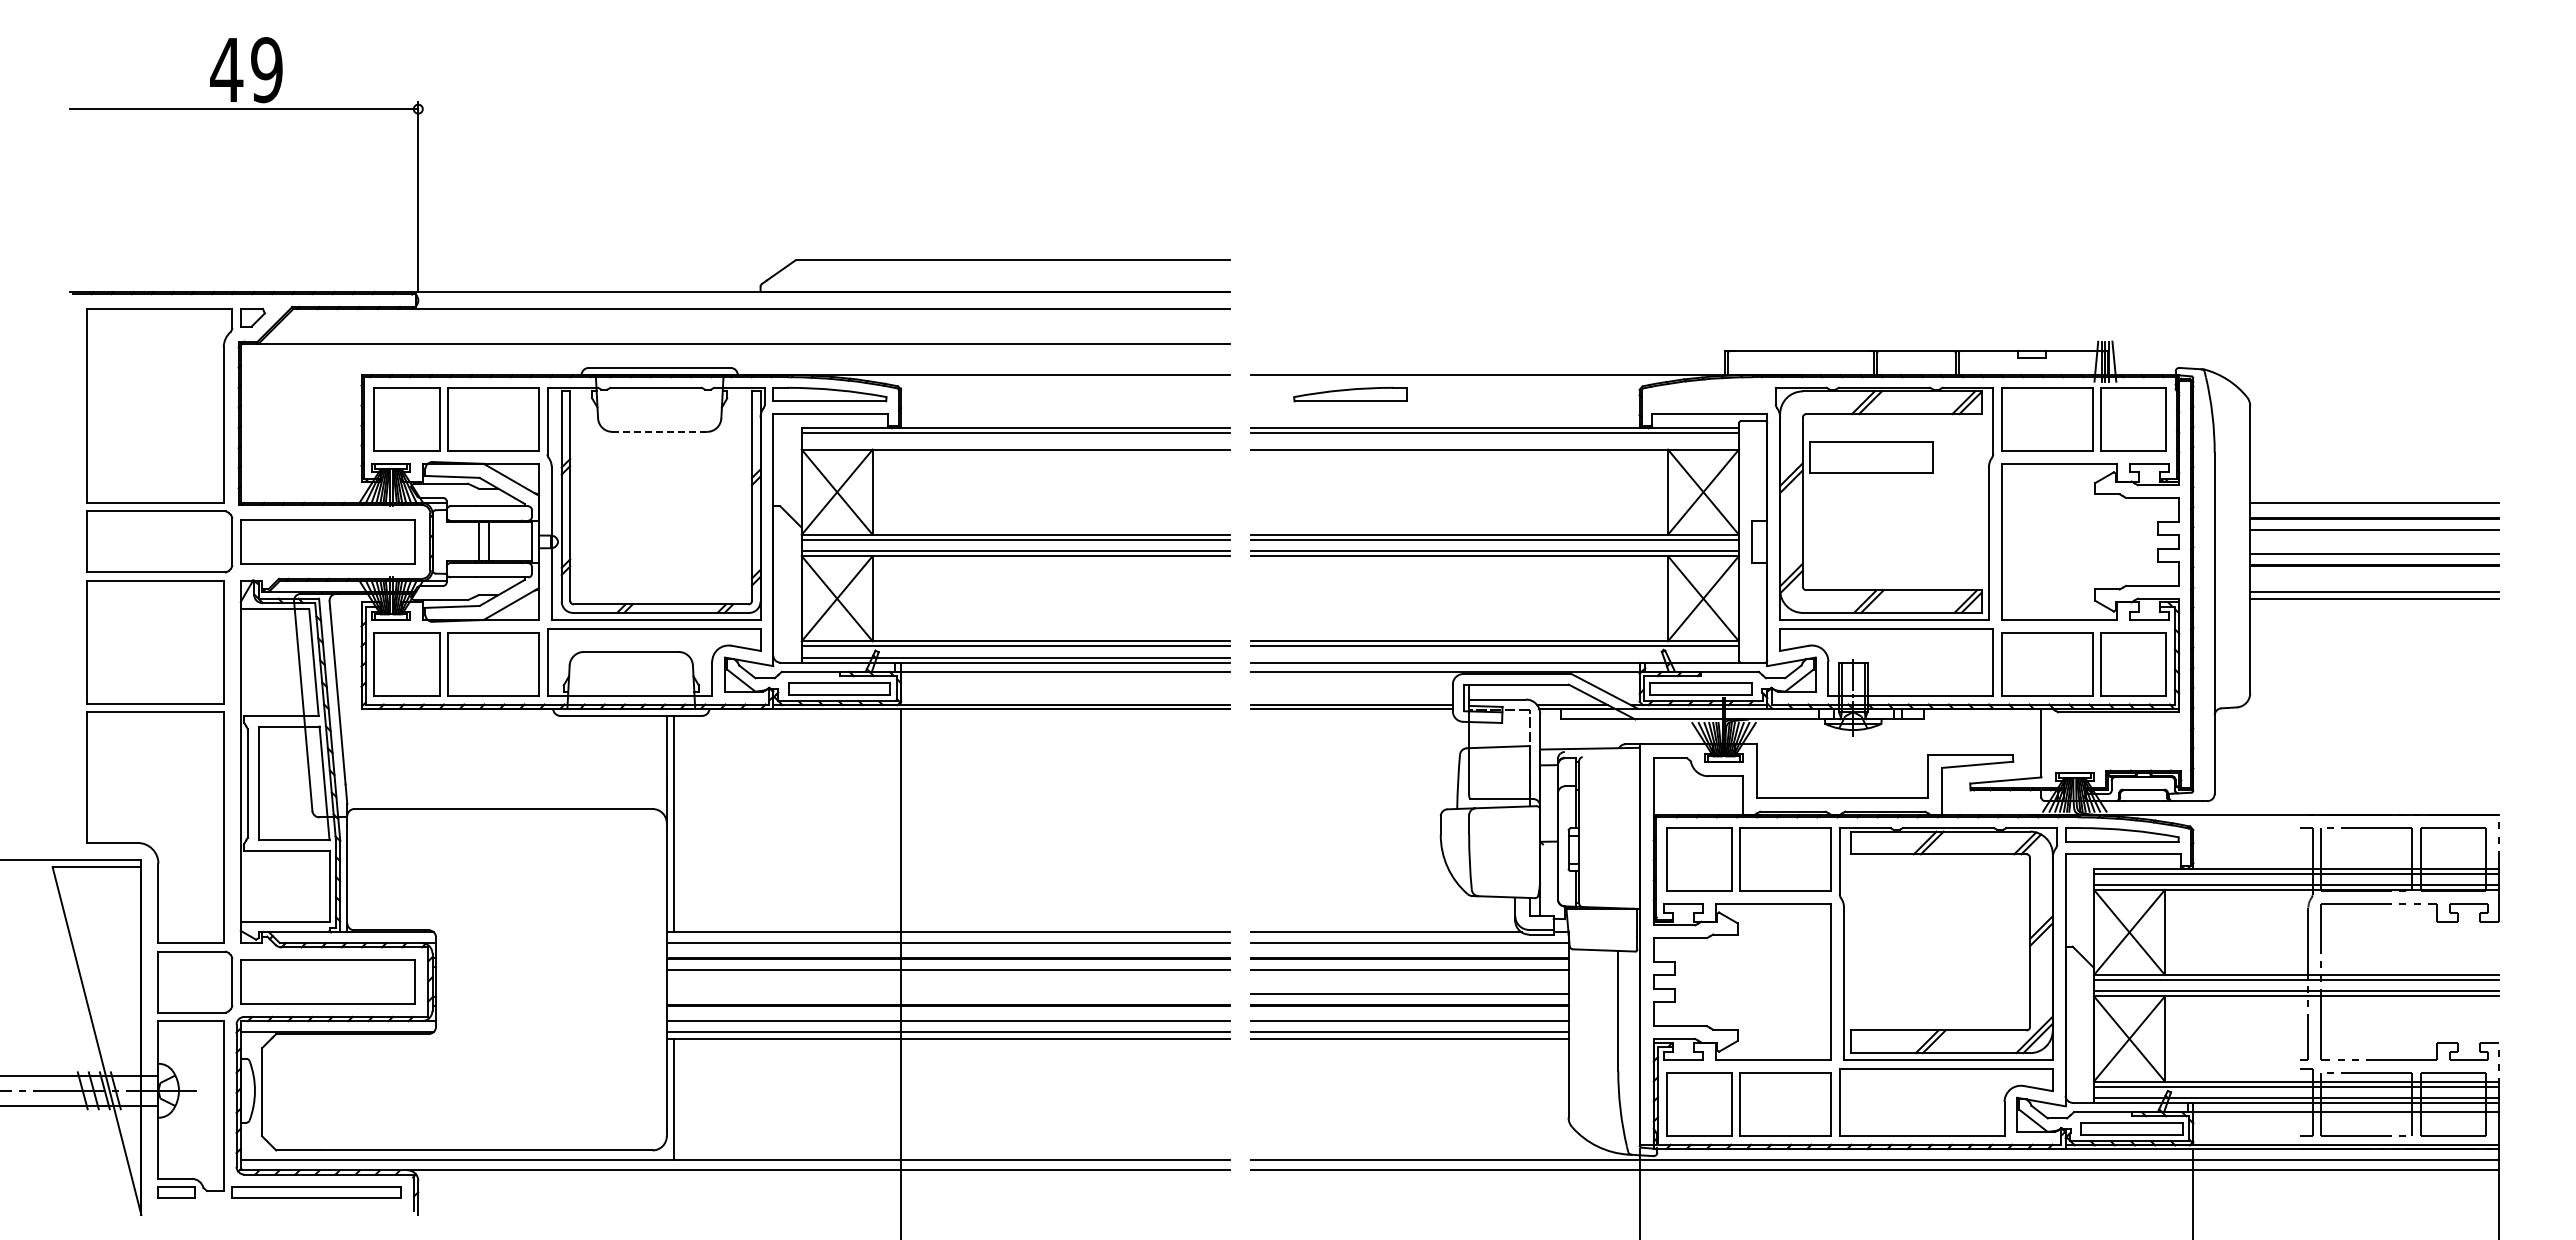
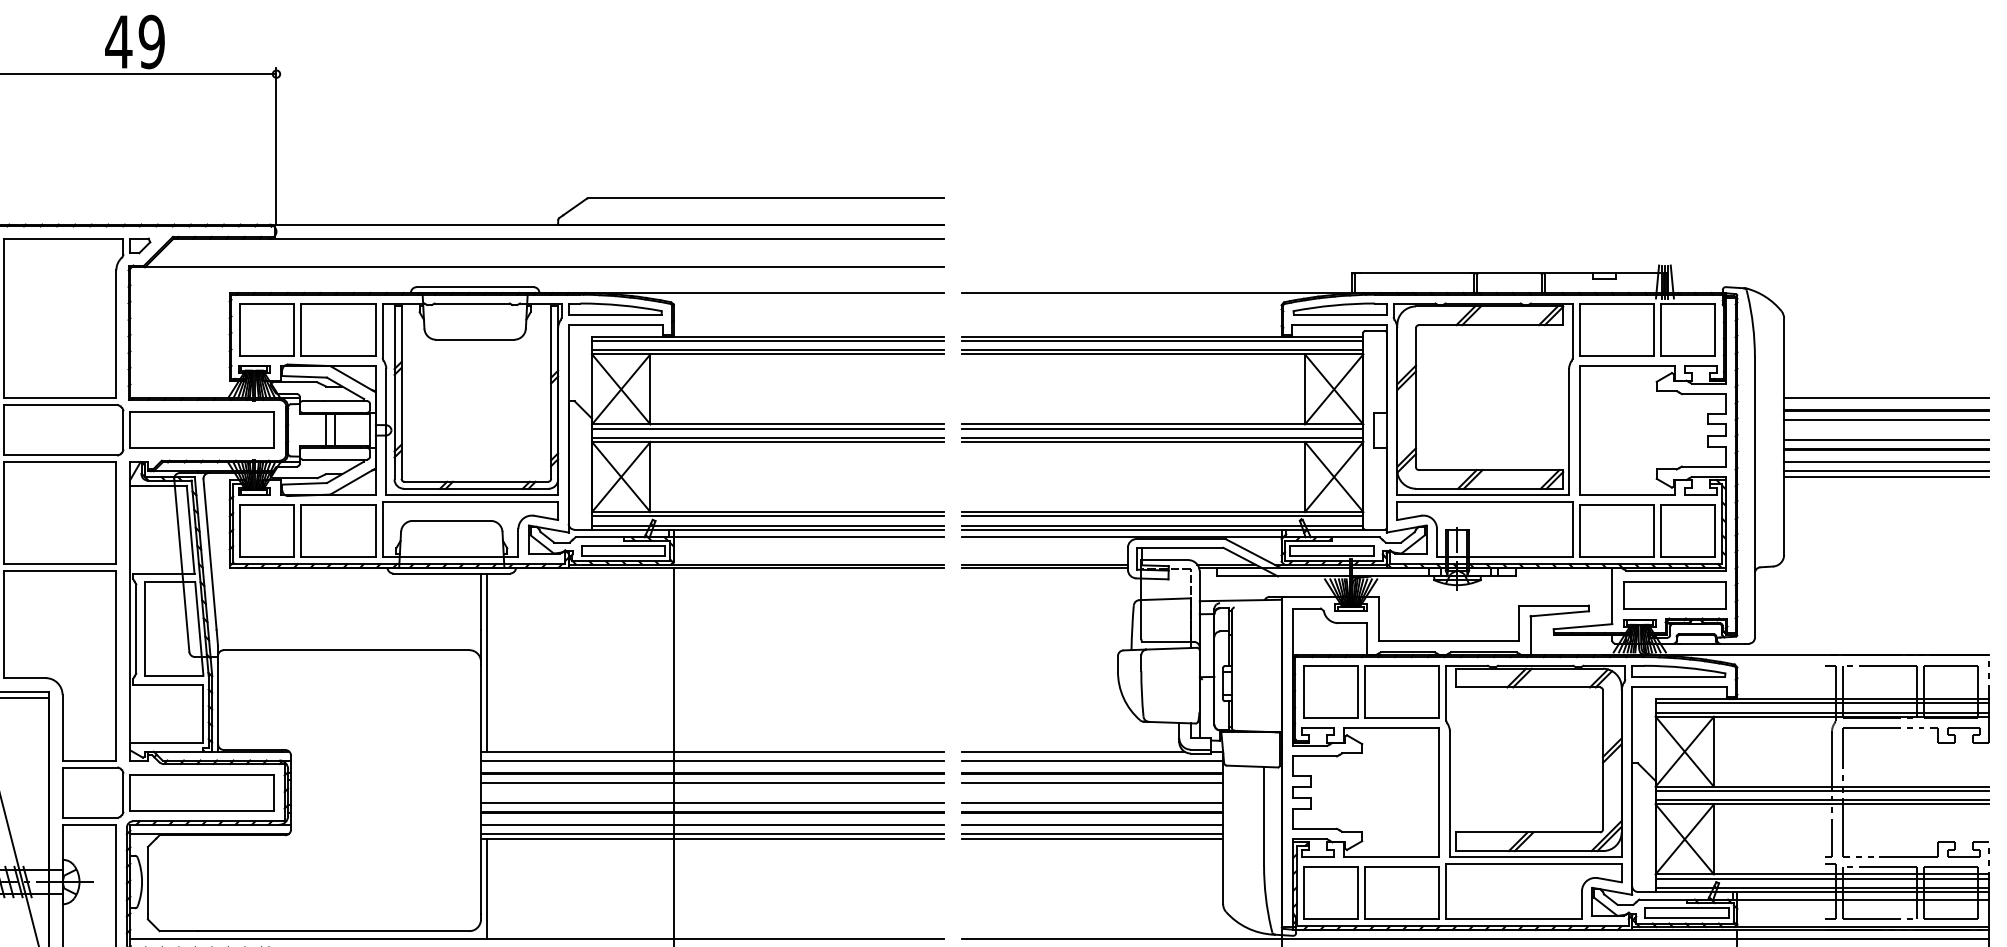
part: (1350, 394) -> (1339, 309), moved
line: (660, 431) -> (475, 339), dashed -> solid
line: (1015, 444) -> (767, 350), added
line: (1494, 444) -> (1162, 350), added
part: (1871, 457) -> (1674, 595), moved
line: (2374, 580) -> (1886, 462), added
line: (1494, 657) -> (1162, 525), added
line: (947, 994) -> (712, 802), added

